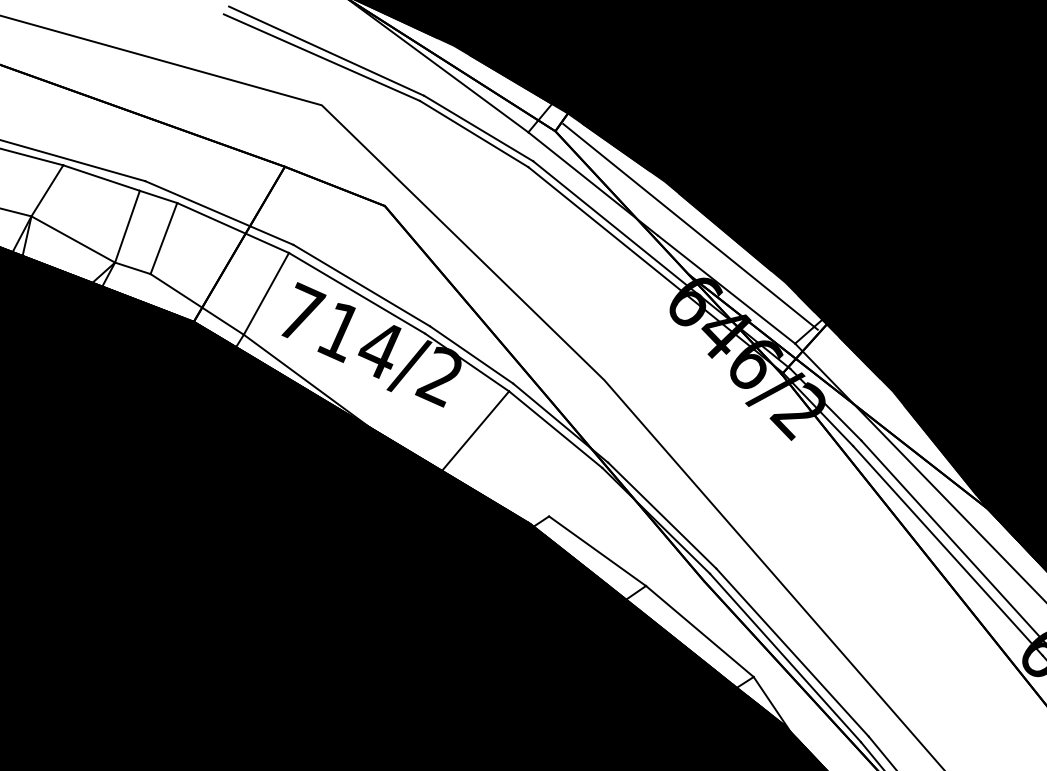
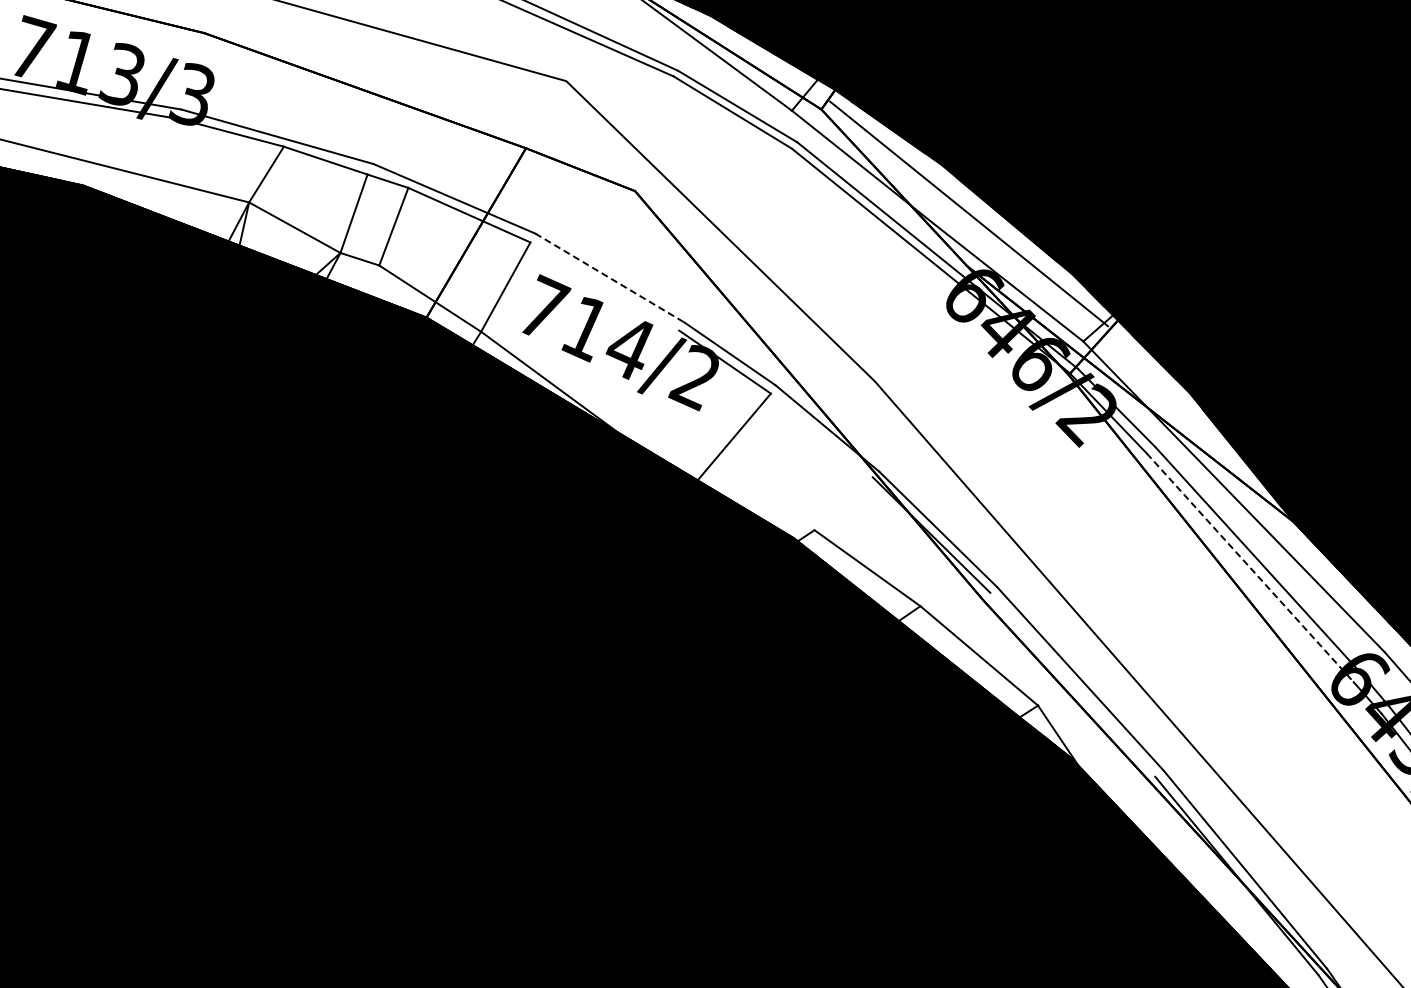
line: (361, 285) -> (609, 278), solid -> dashed
line: (356, 293) -> (604, 286), removed
line: (555, 429) -> (821, 435), removed
line: (948, 551) -> (1250, 568), solid -> dashed
line: (785, 657) -> (1072, 684), removed

